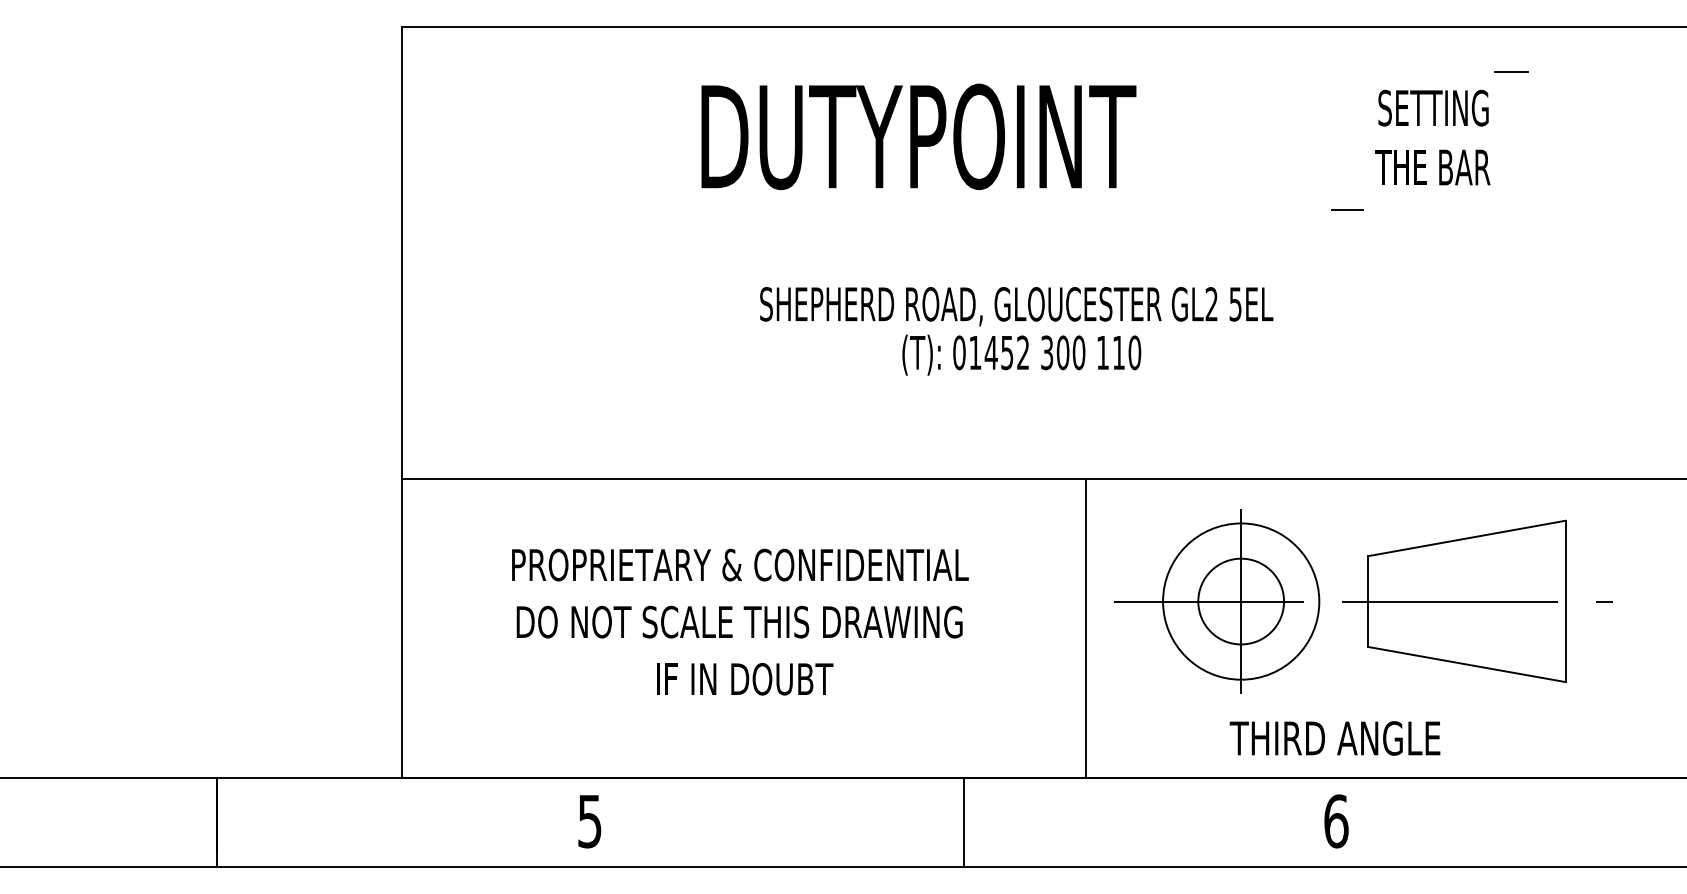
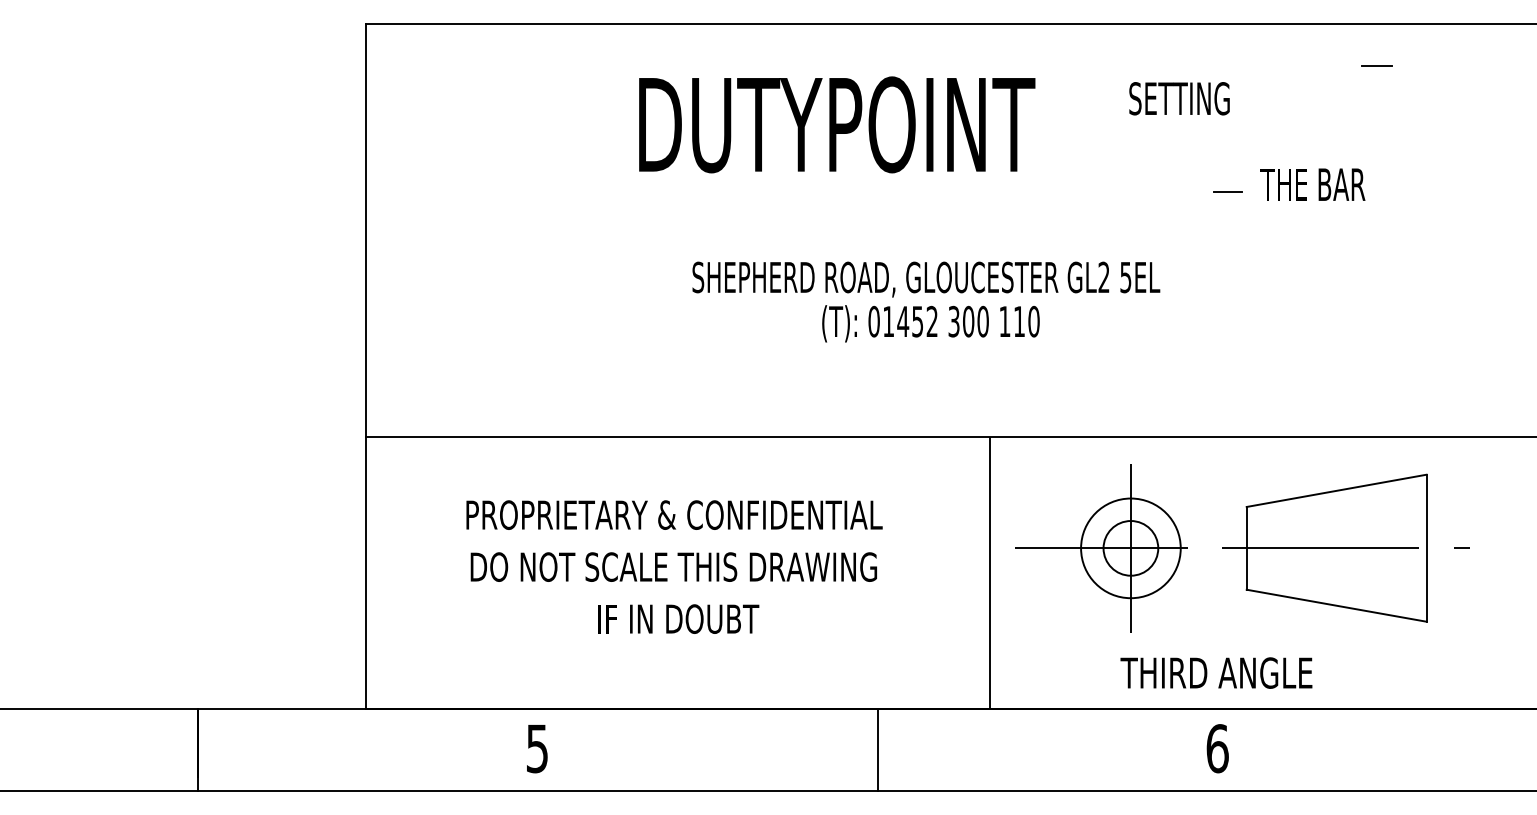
text: (1433, 107) -> (1179, 98), moved
text: (1432, 167) -> (1312, 184), moved
circle: (1241, 601) -> (1131, 548), size x0.7
circle: (1241, 601) -> (1131, 548), size x0.7

